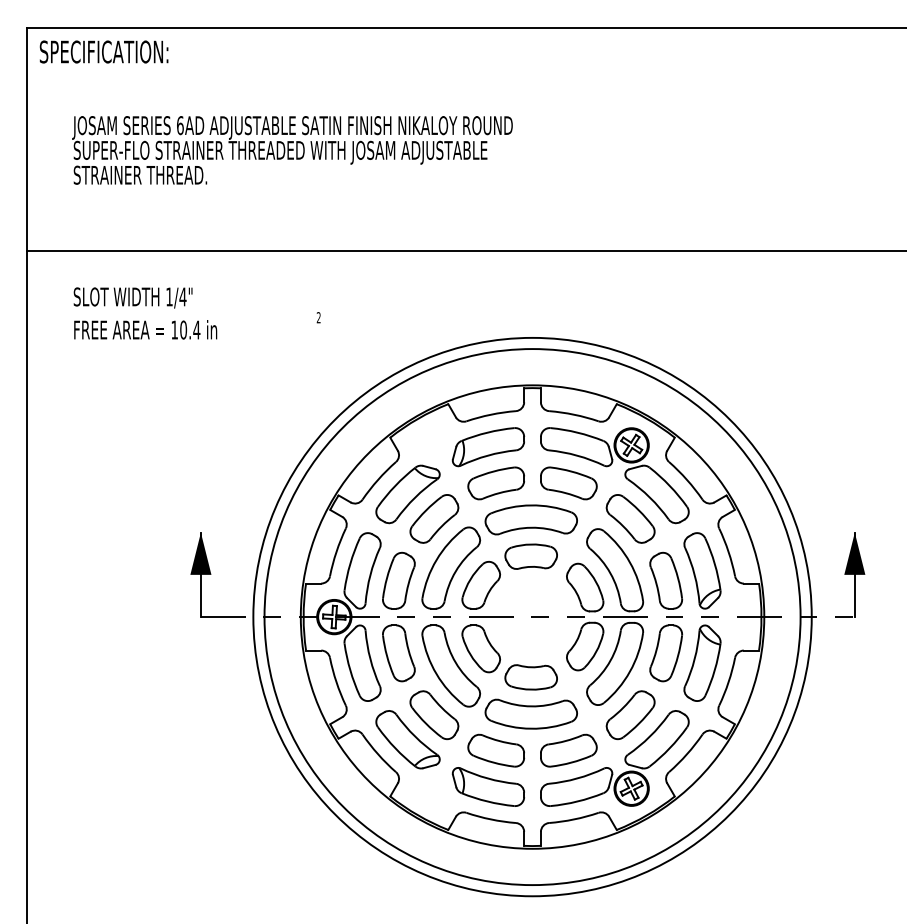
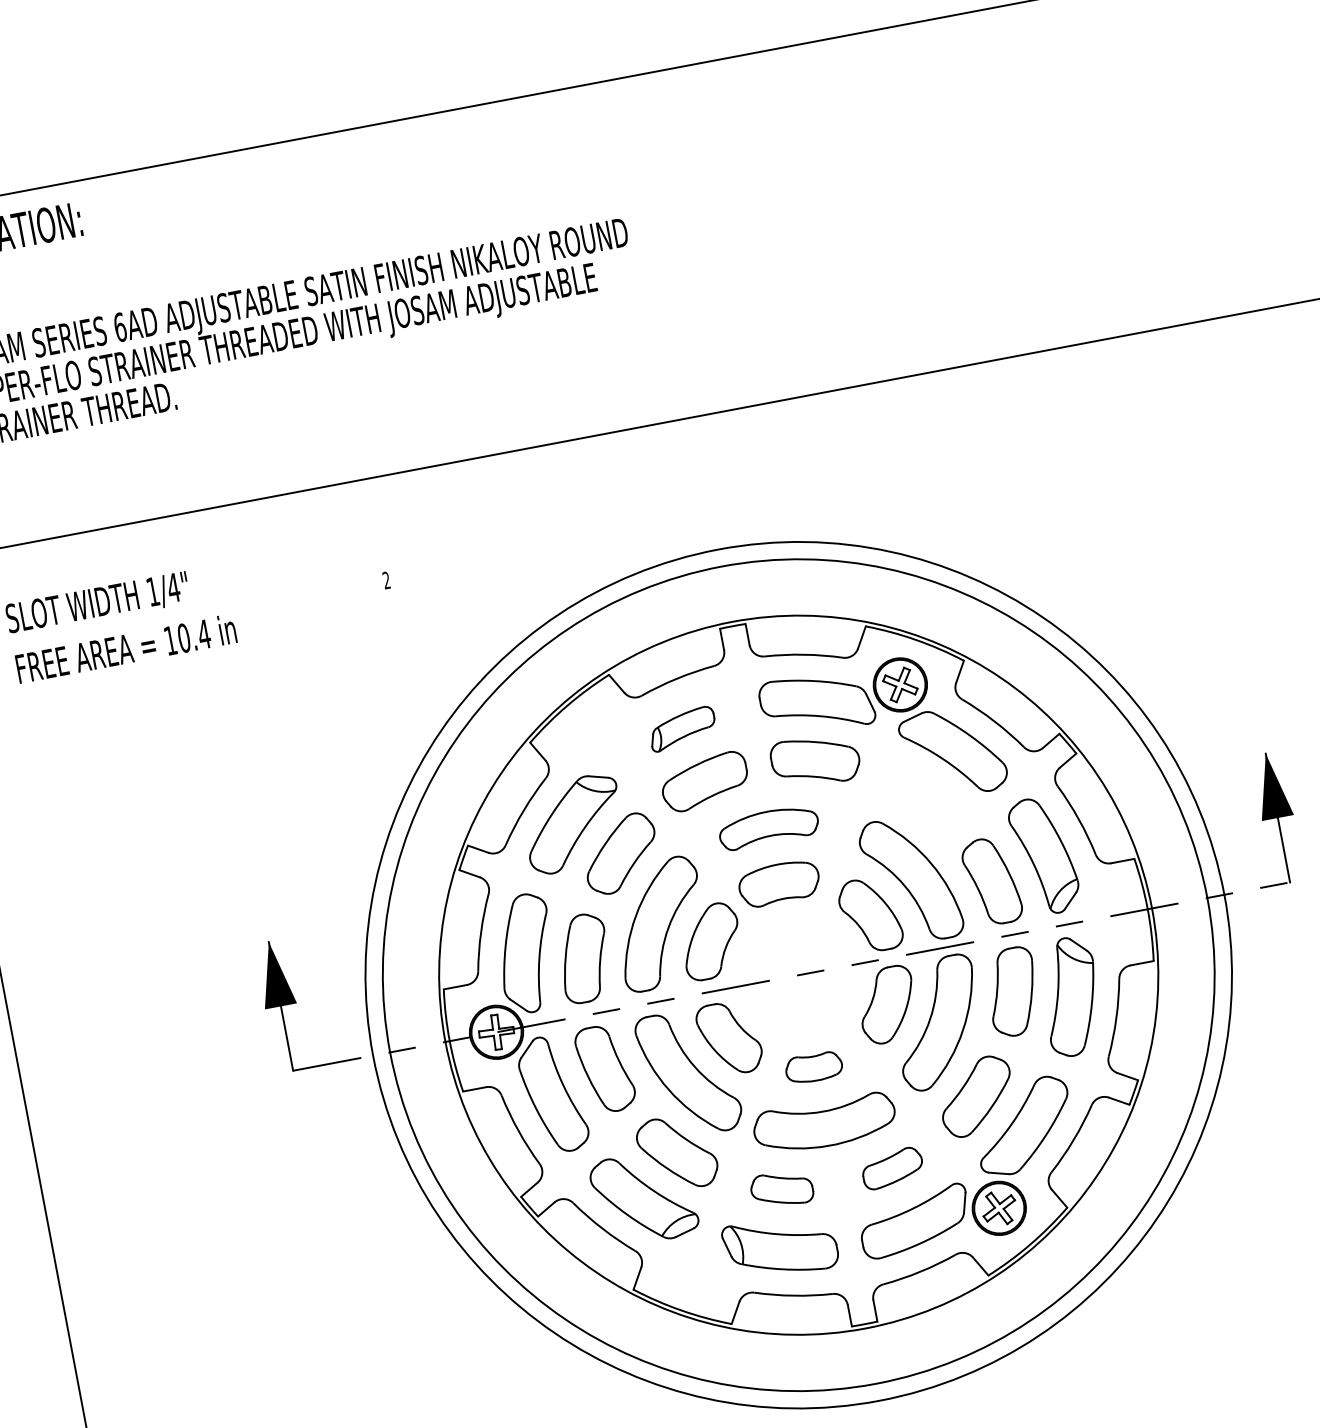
part: (488, 447) -> (682, 729), size x0.6
part: (630, 518) -> (919, 796), removed
part: (530, 519) -> (767, 827), size x0.7
part: (530, 677) -> (813, 1067), size x0.7
part: (496, 750) -> (782, 1189), size x0.7
part: (568, 750) -> (891, 1168), size x0.7

